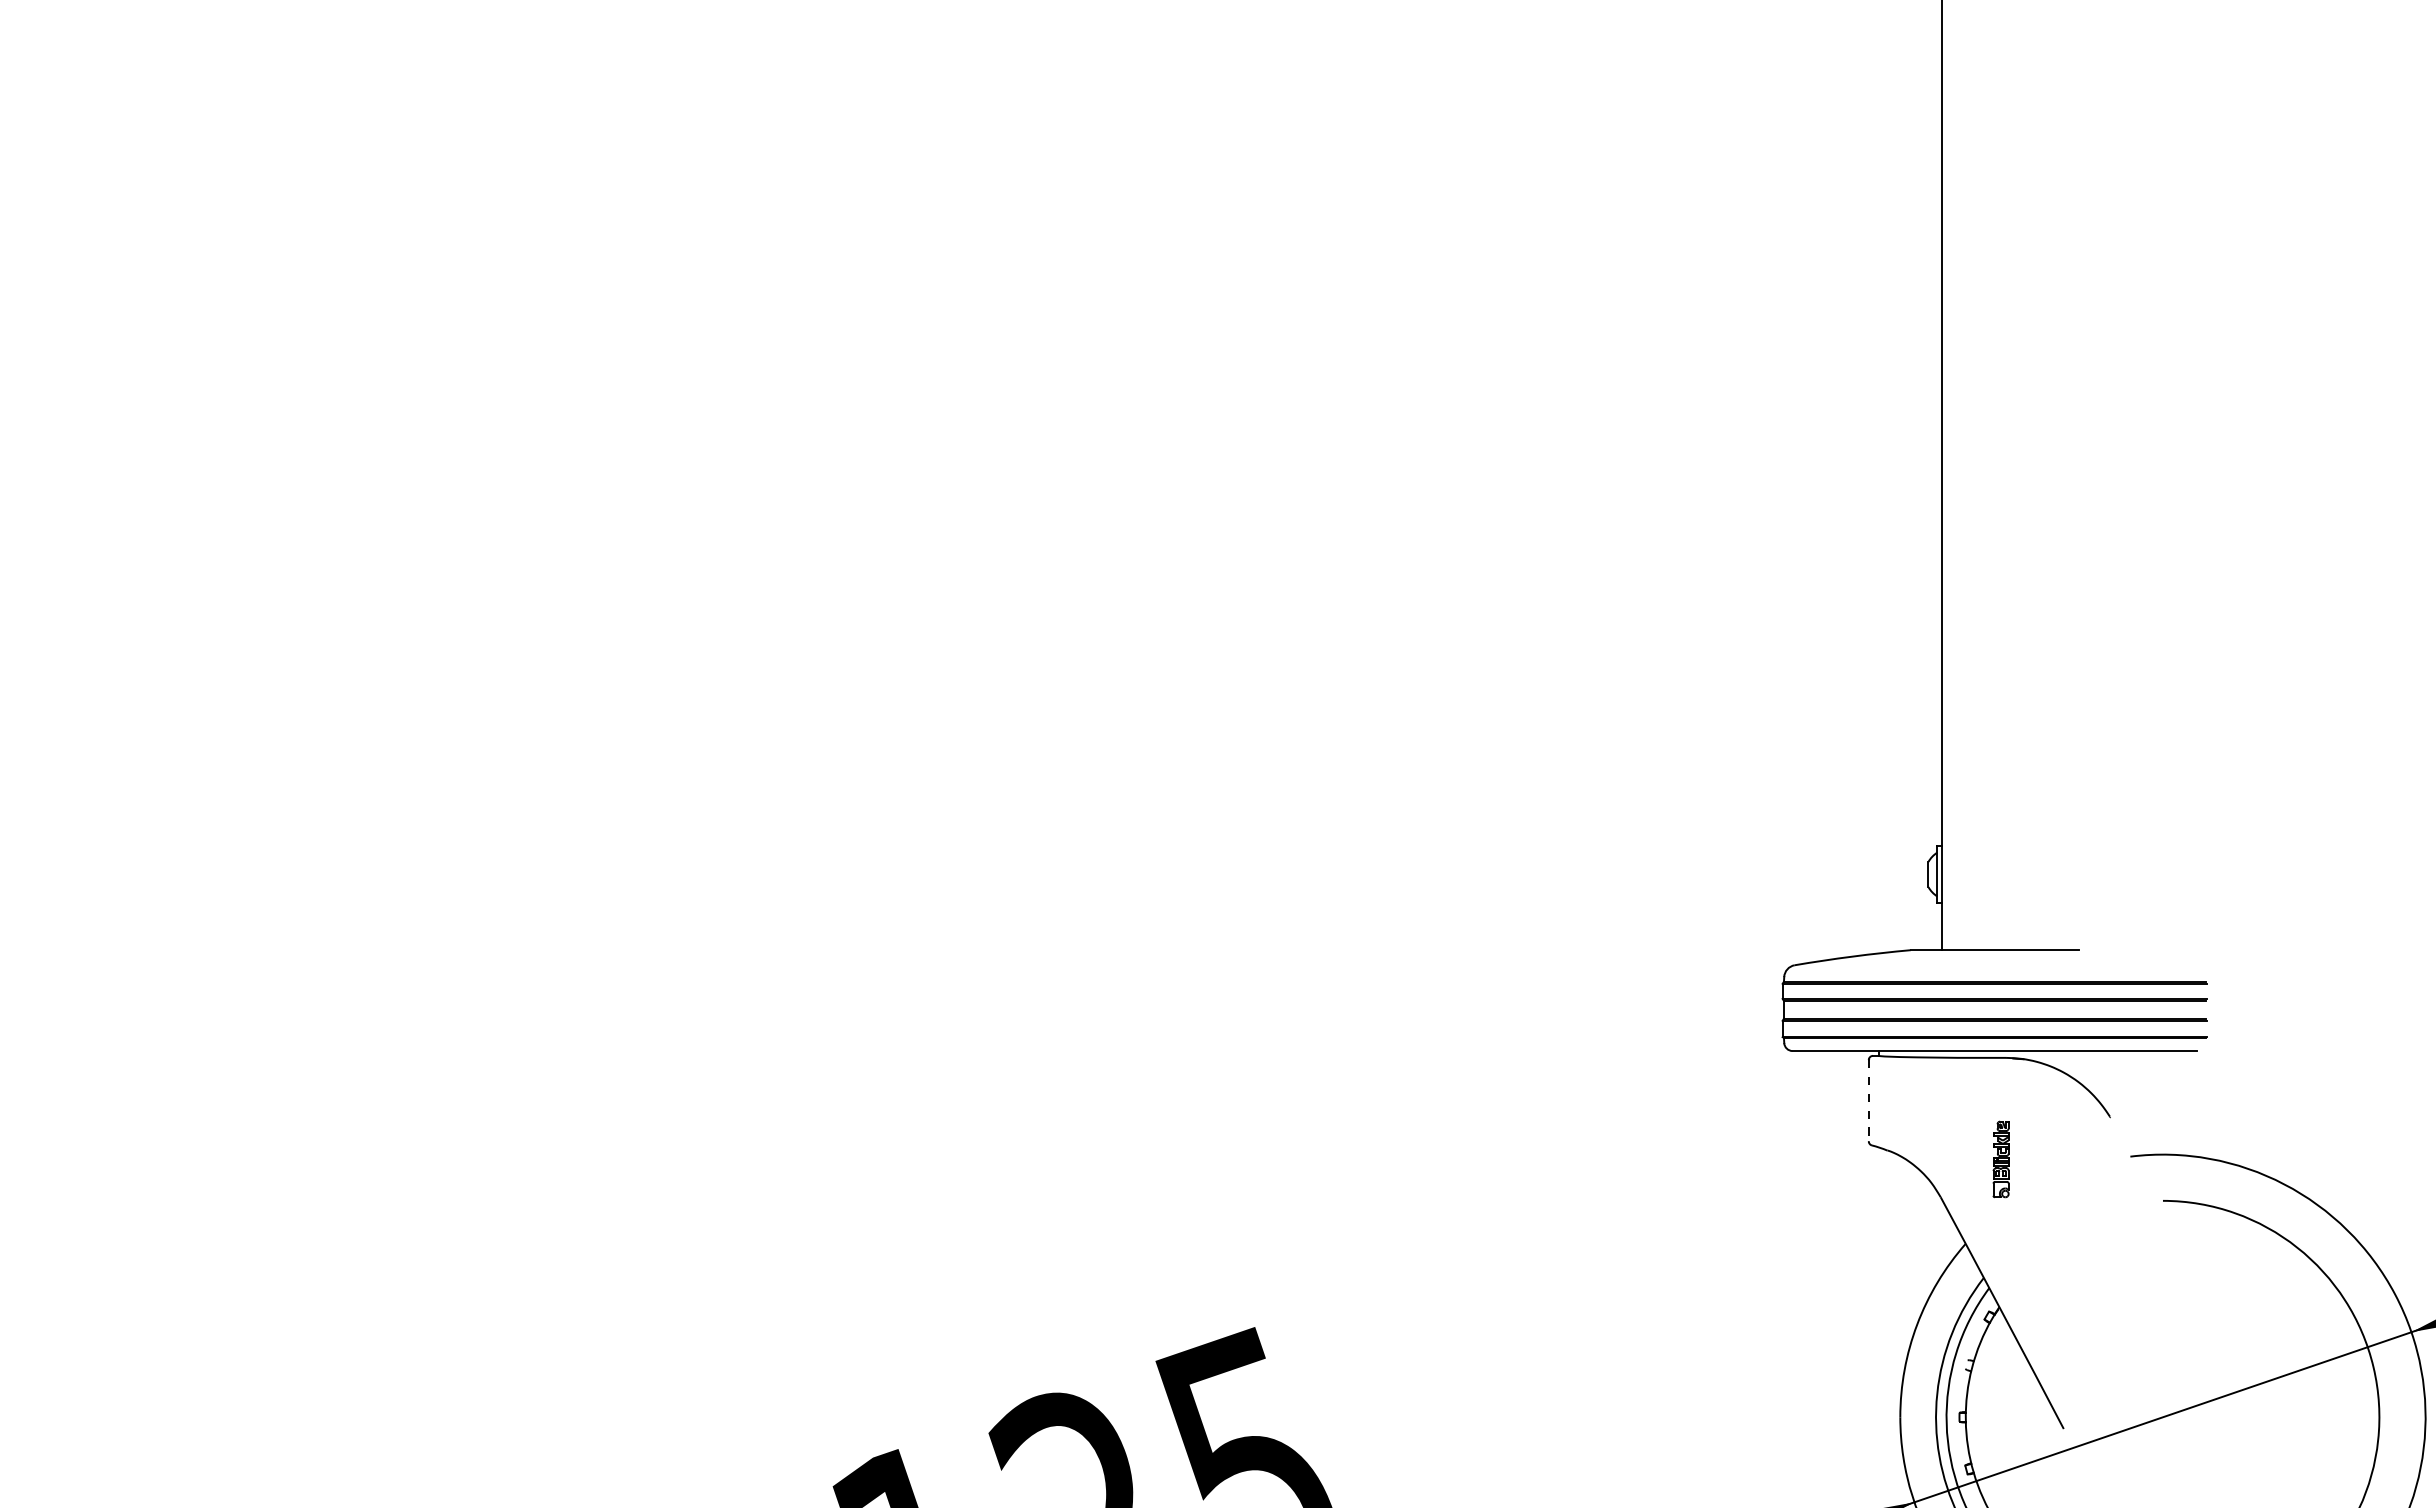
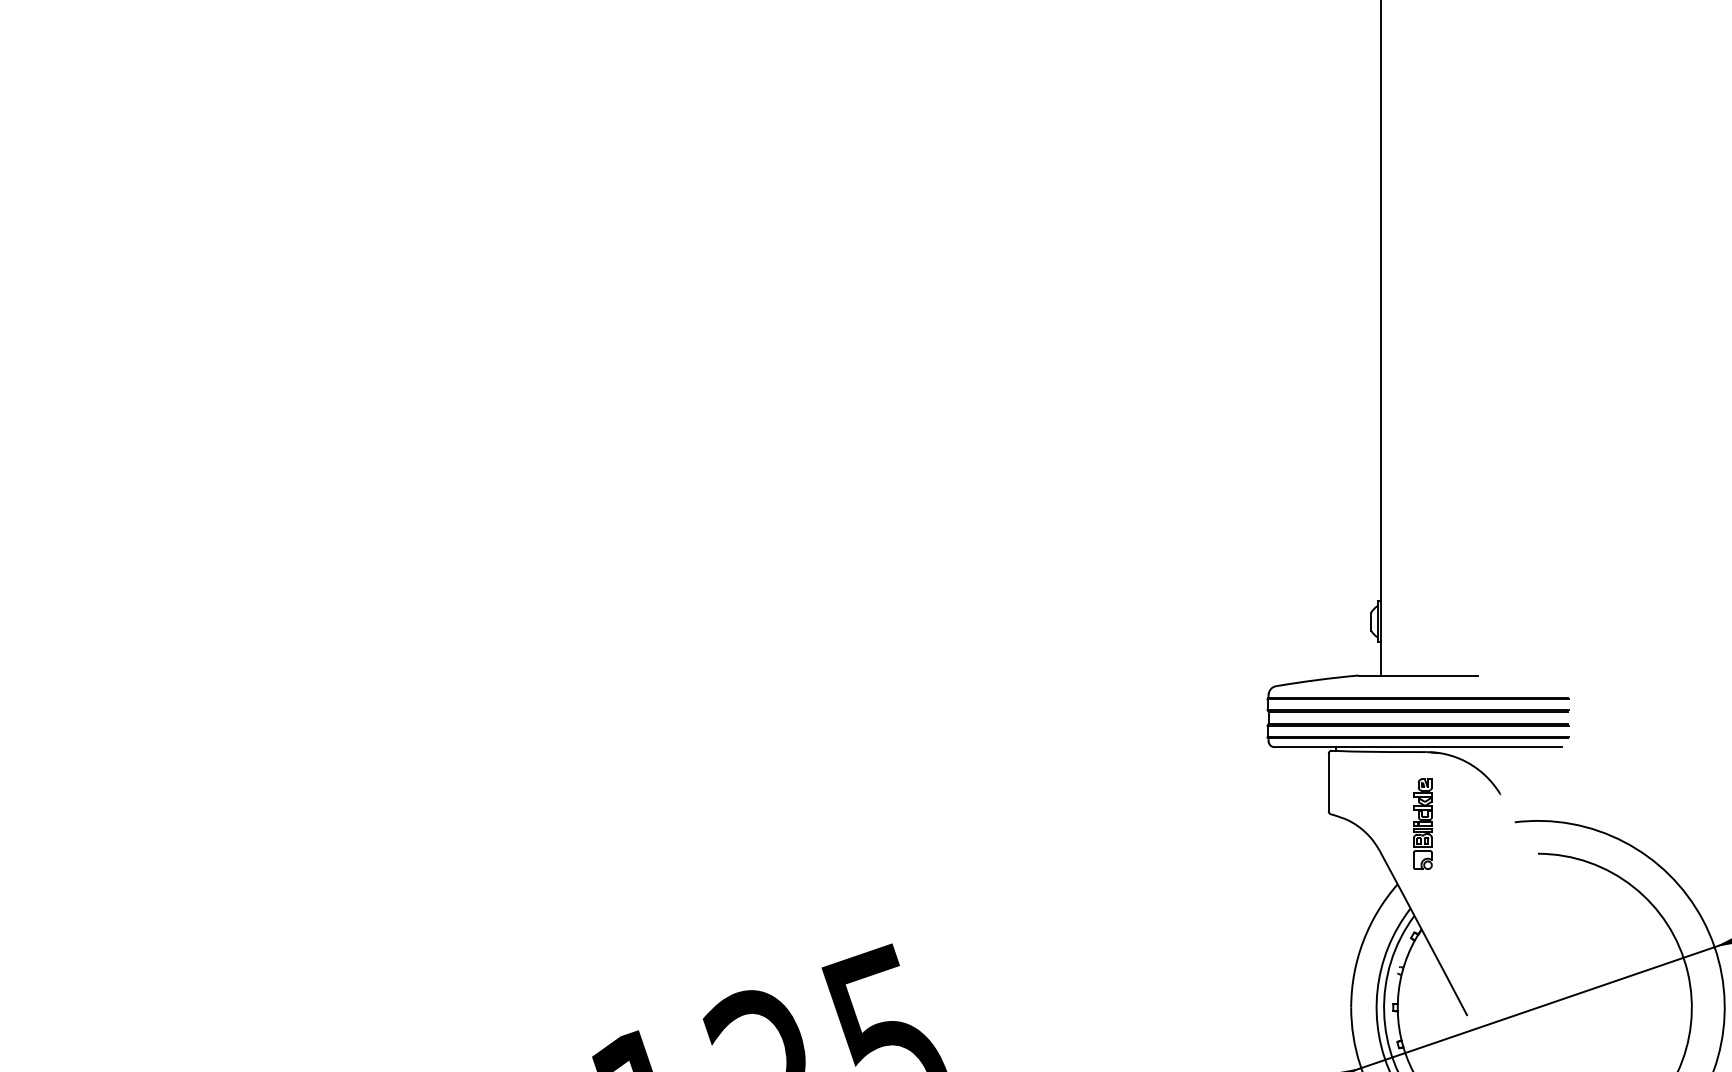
line: (1868, 1100) -> (1328, 782), dashed -> solid
part: (2000, 1159) -> (1422, 824), size x1.67

